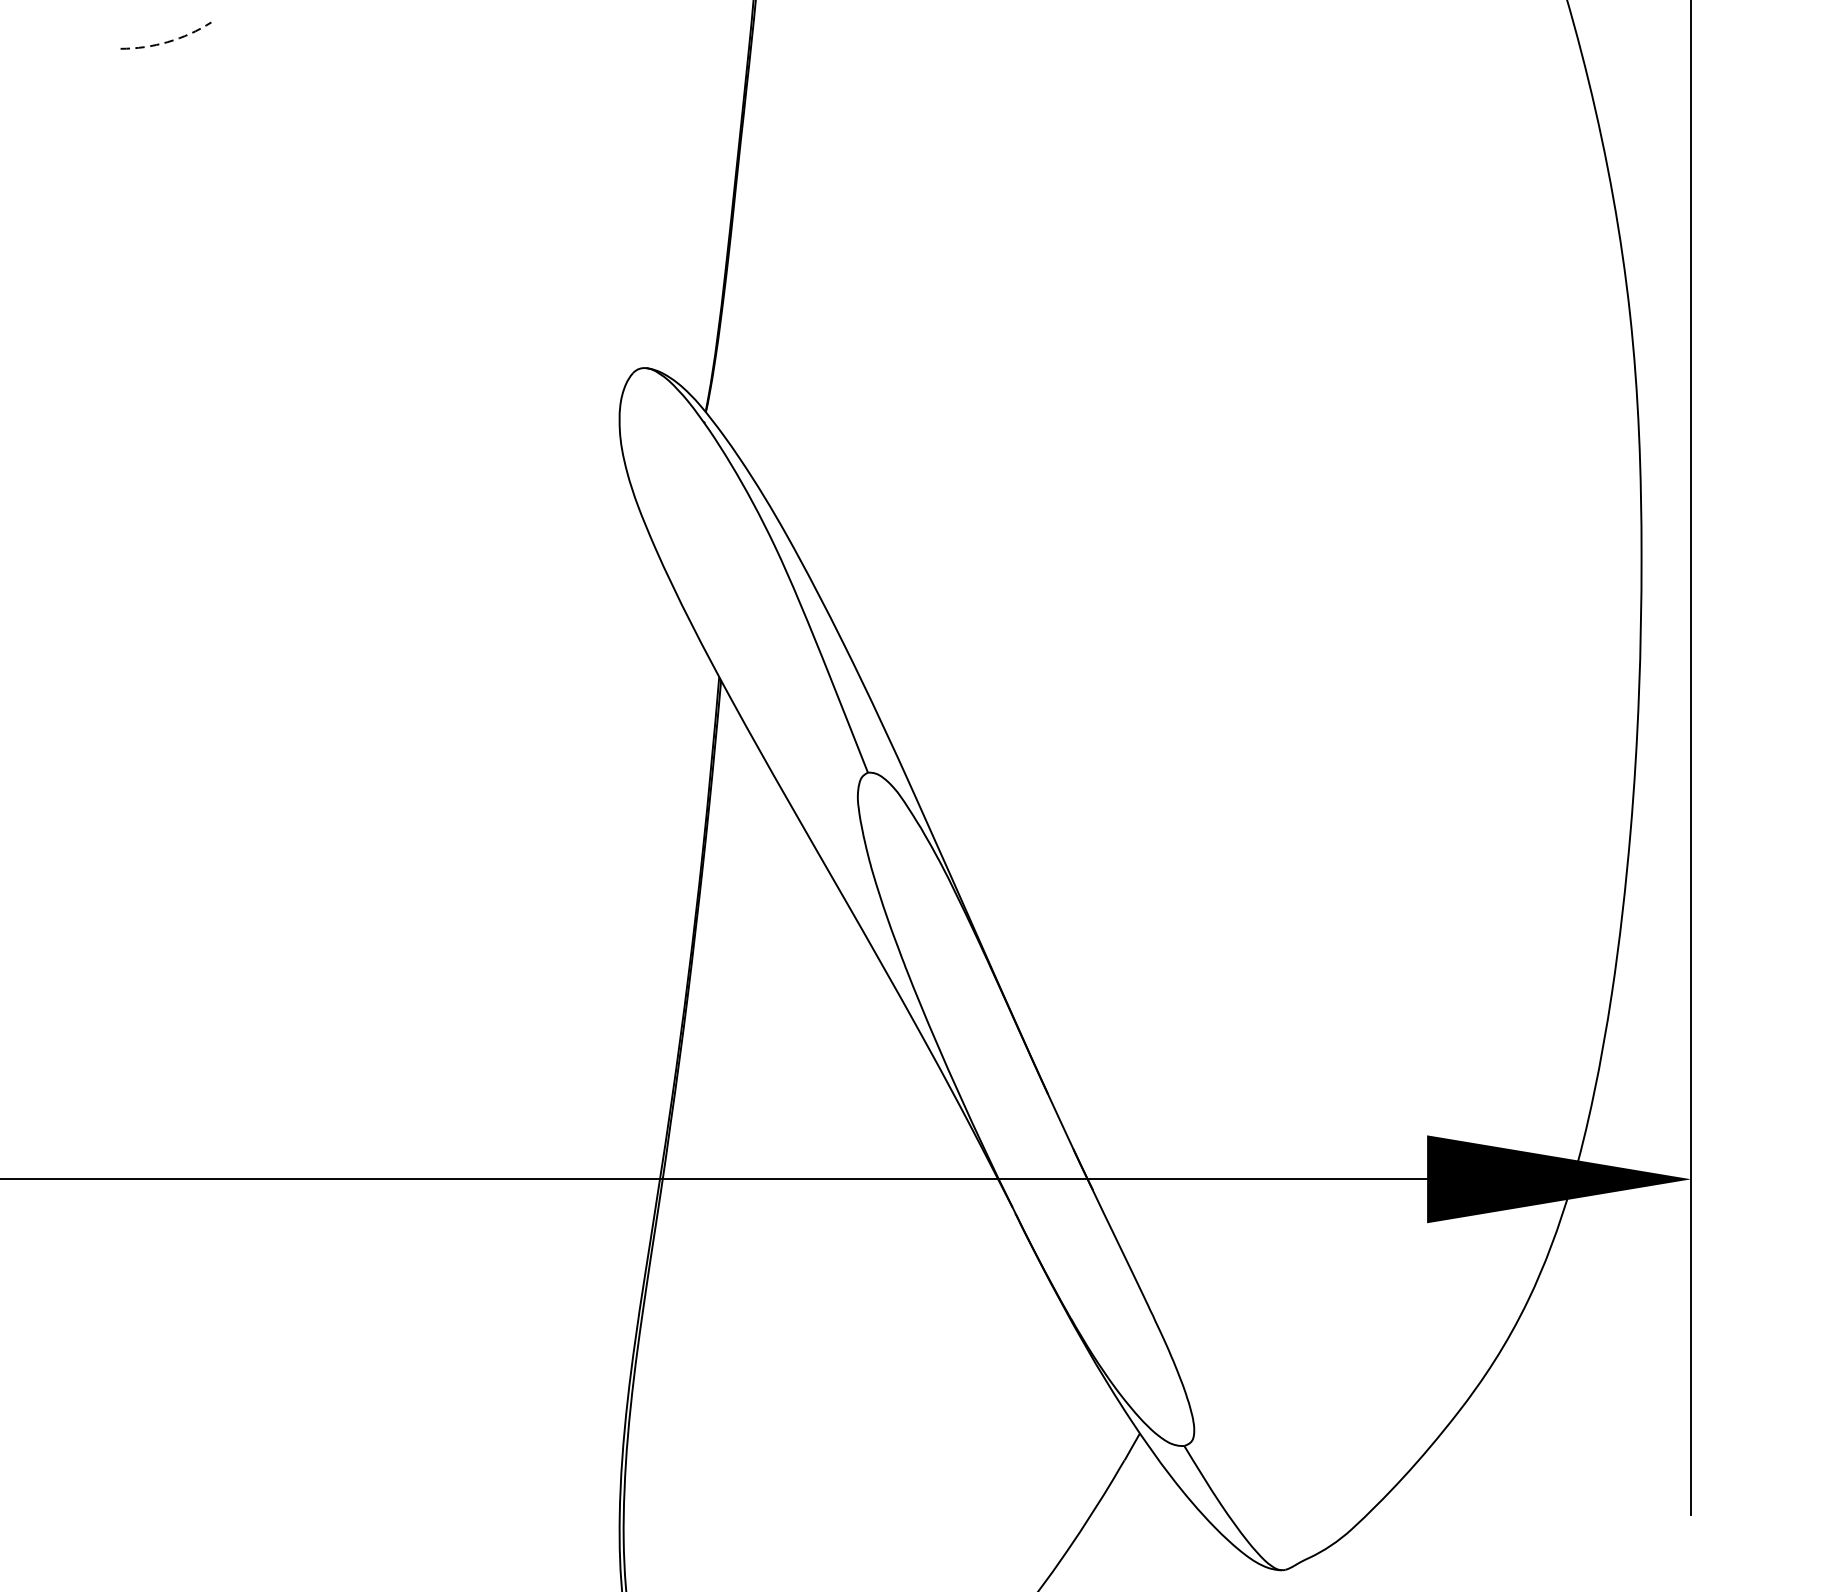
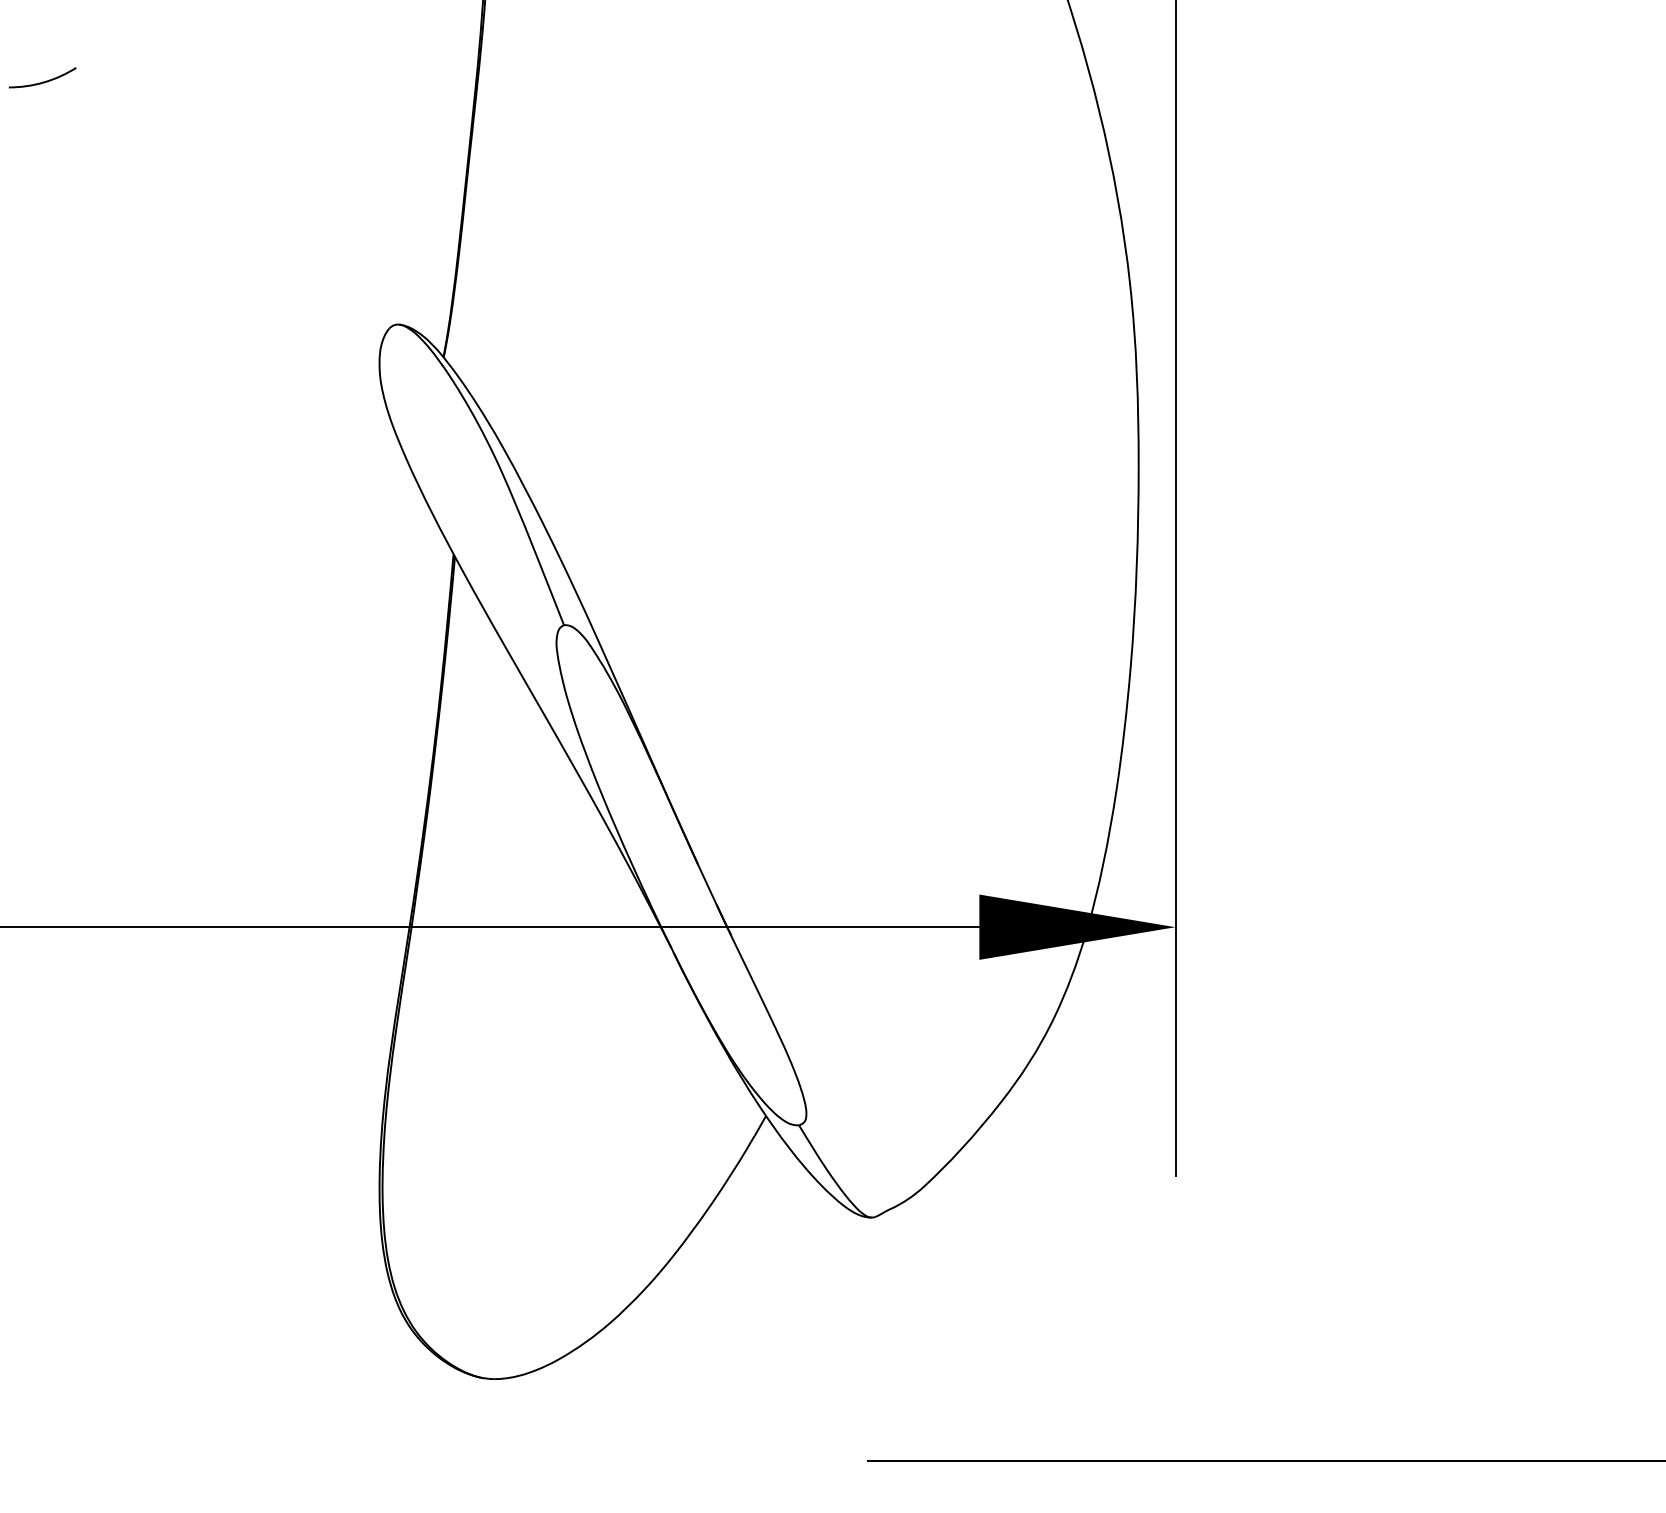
arc: (167, 42) -> (43, 82), dashed -> solid

